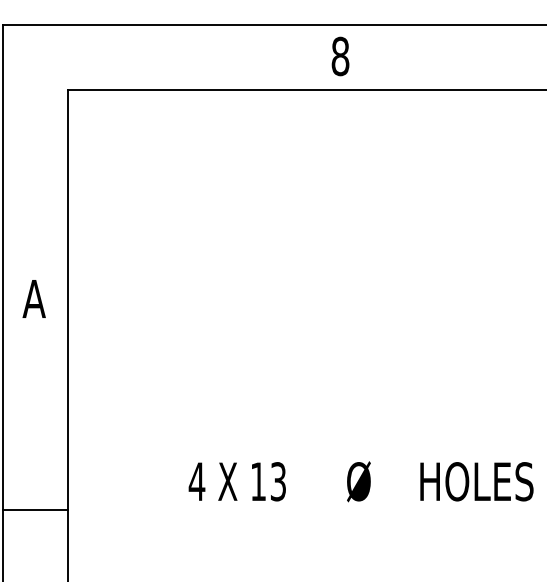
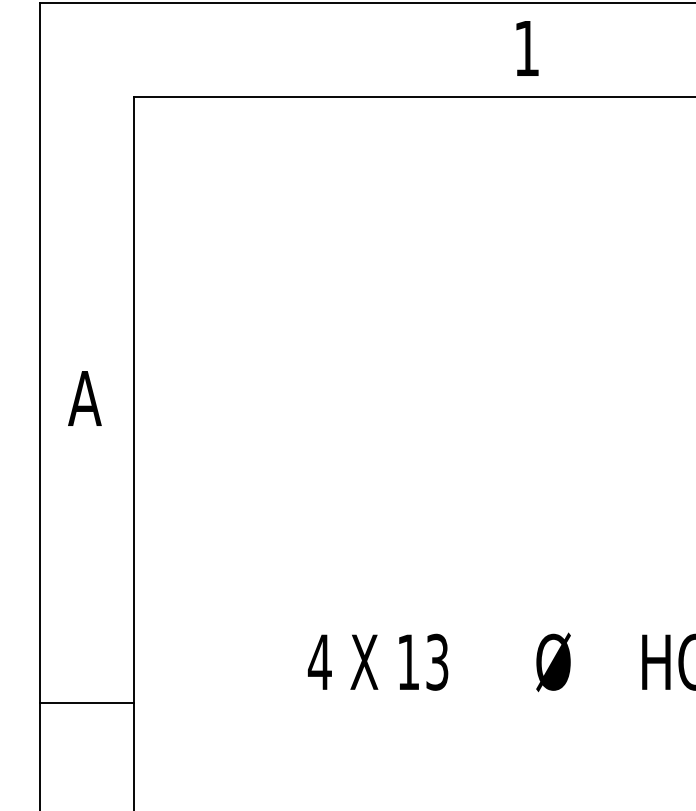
text: (340, 56) -> (526, 48), 8 -> 1

